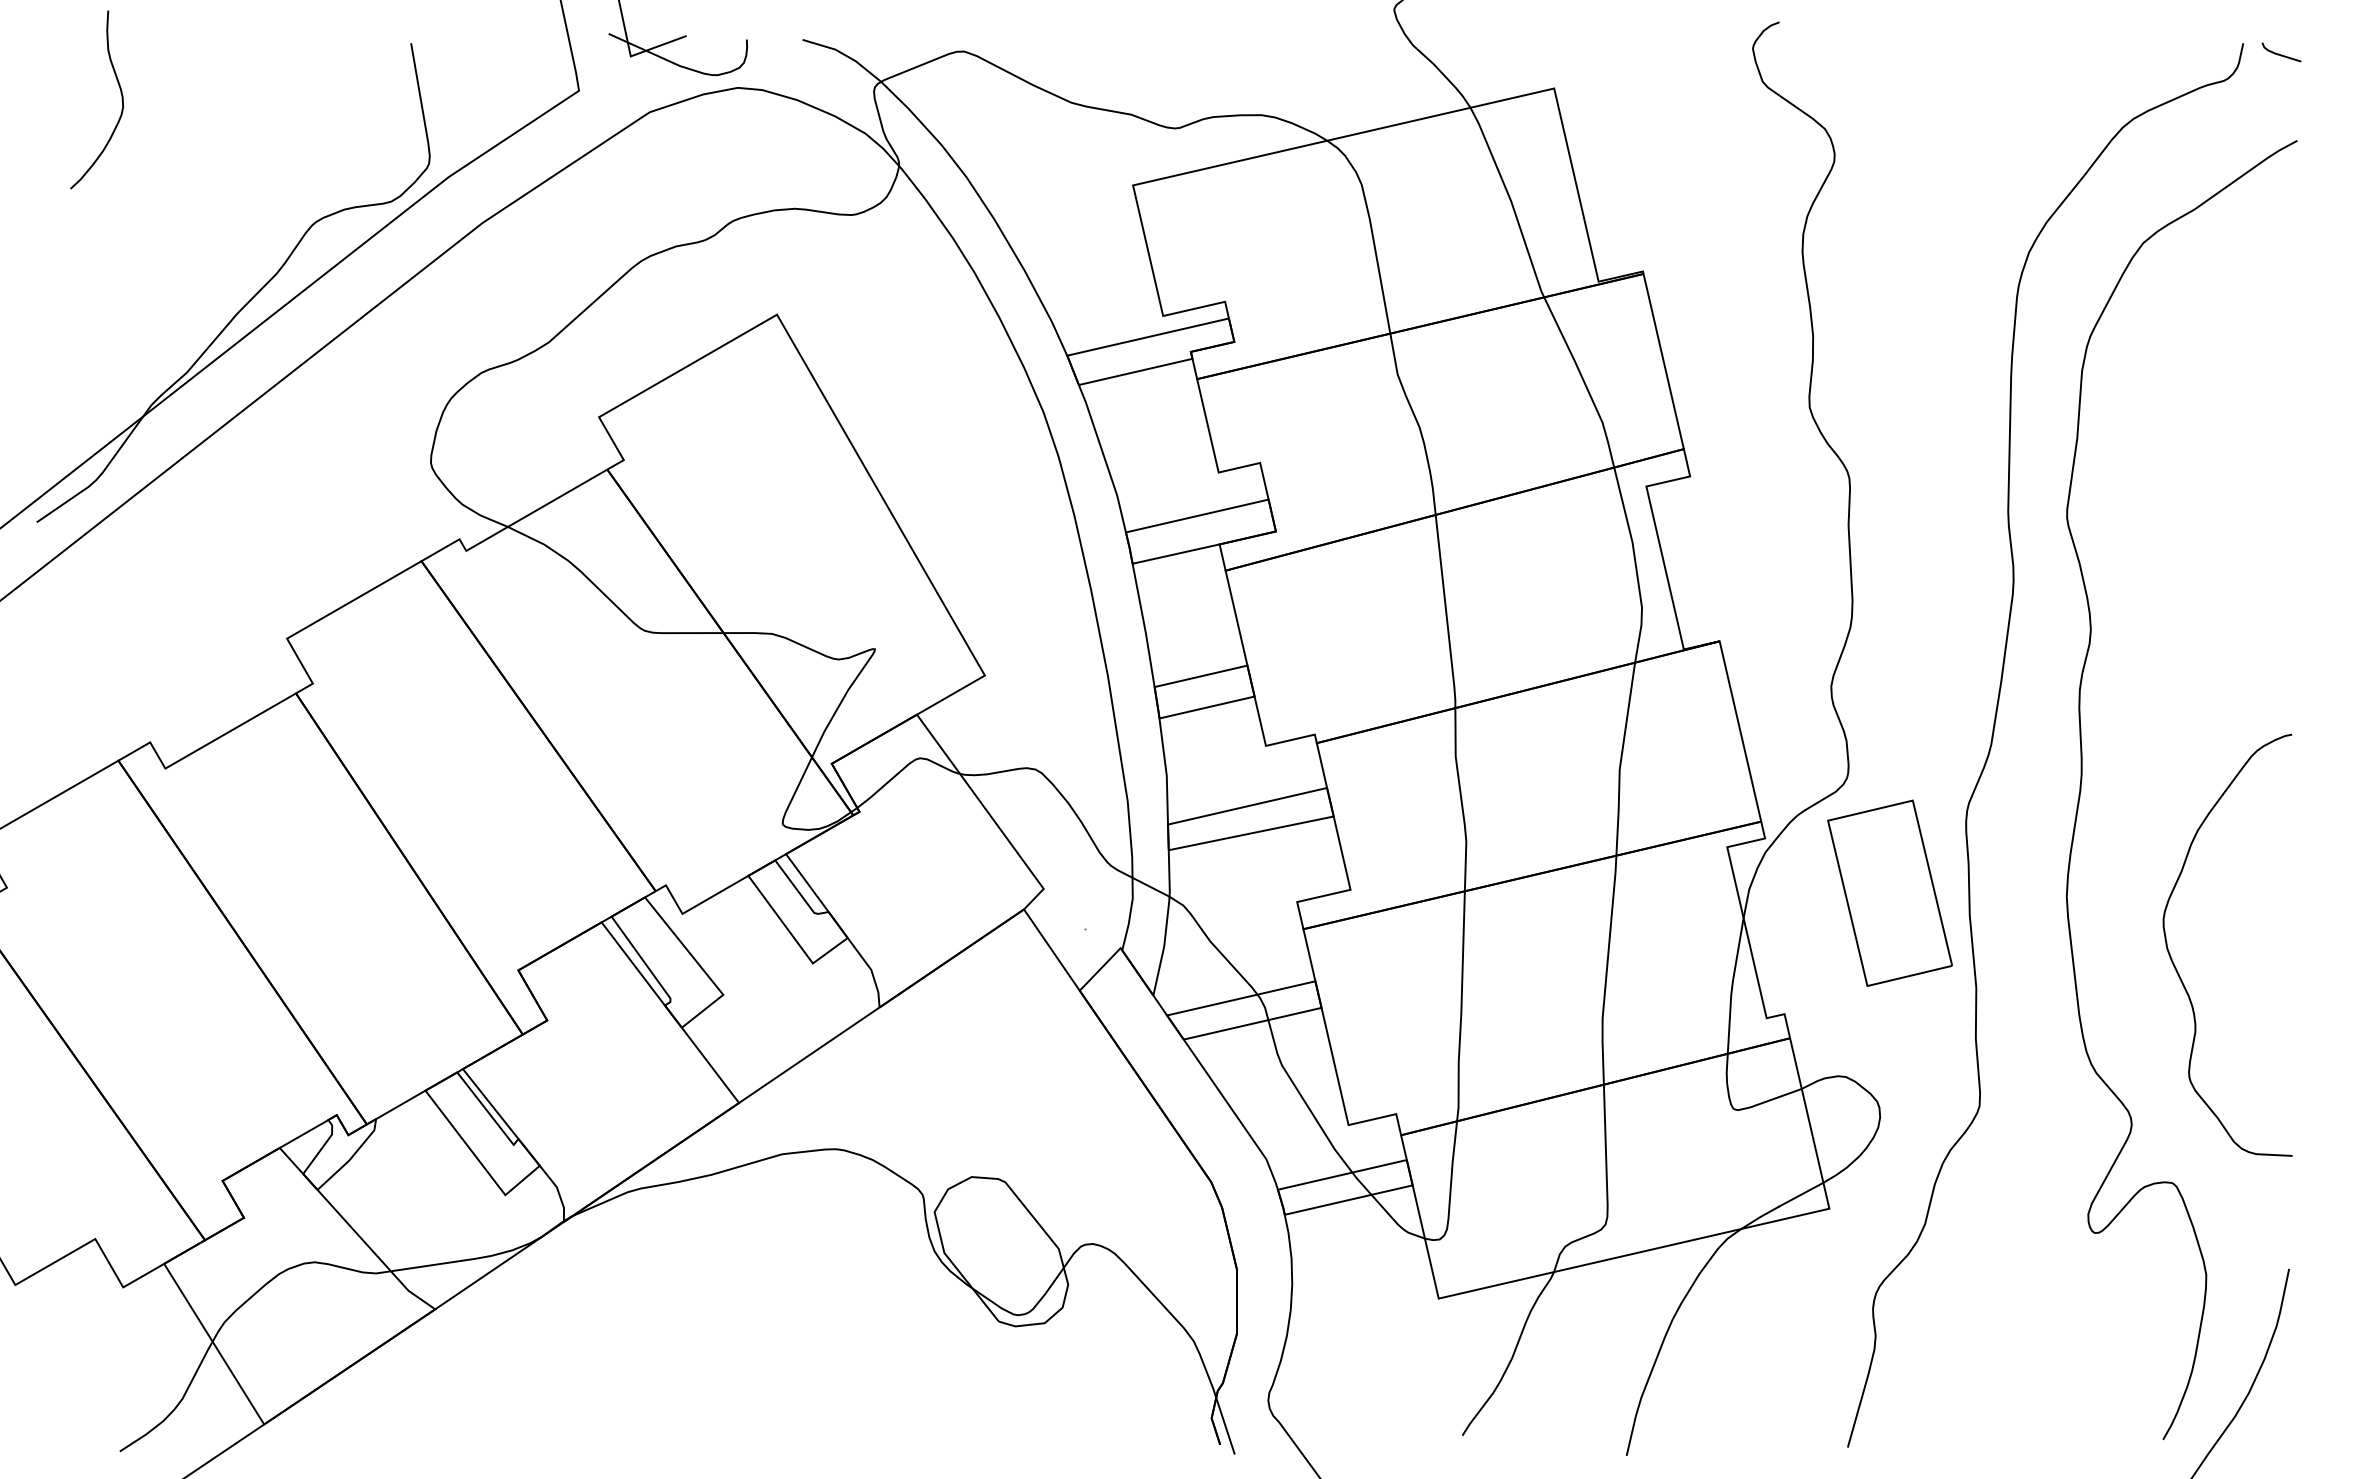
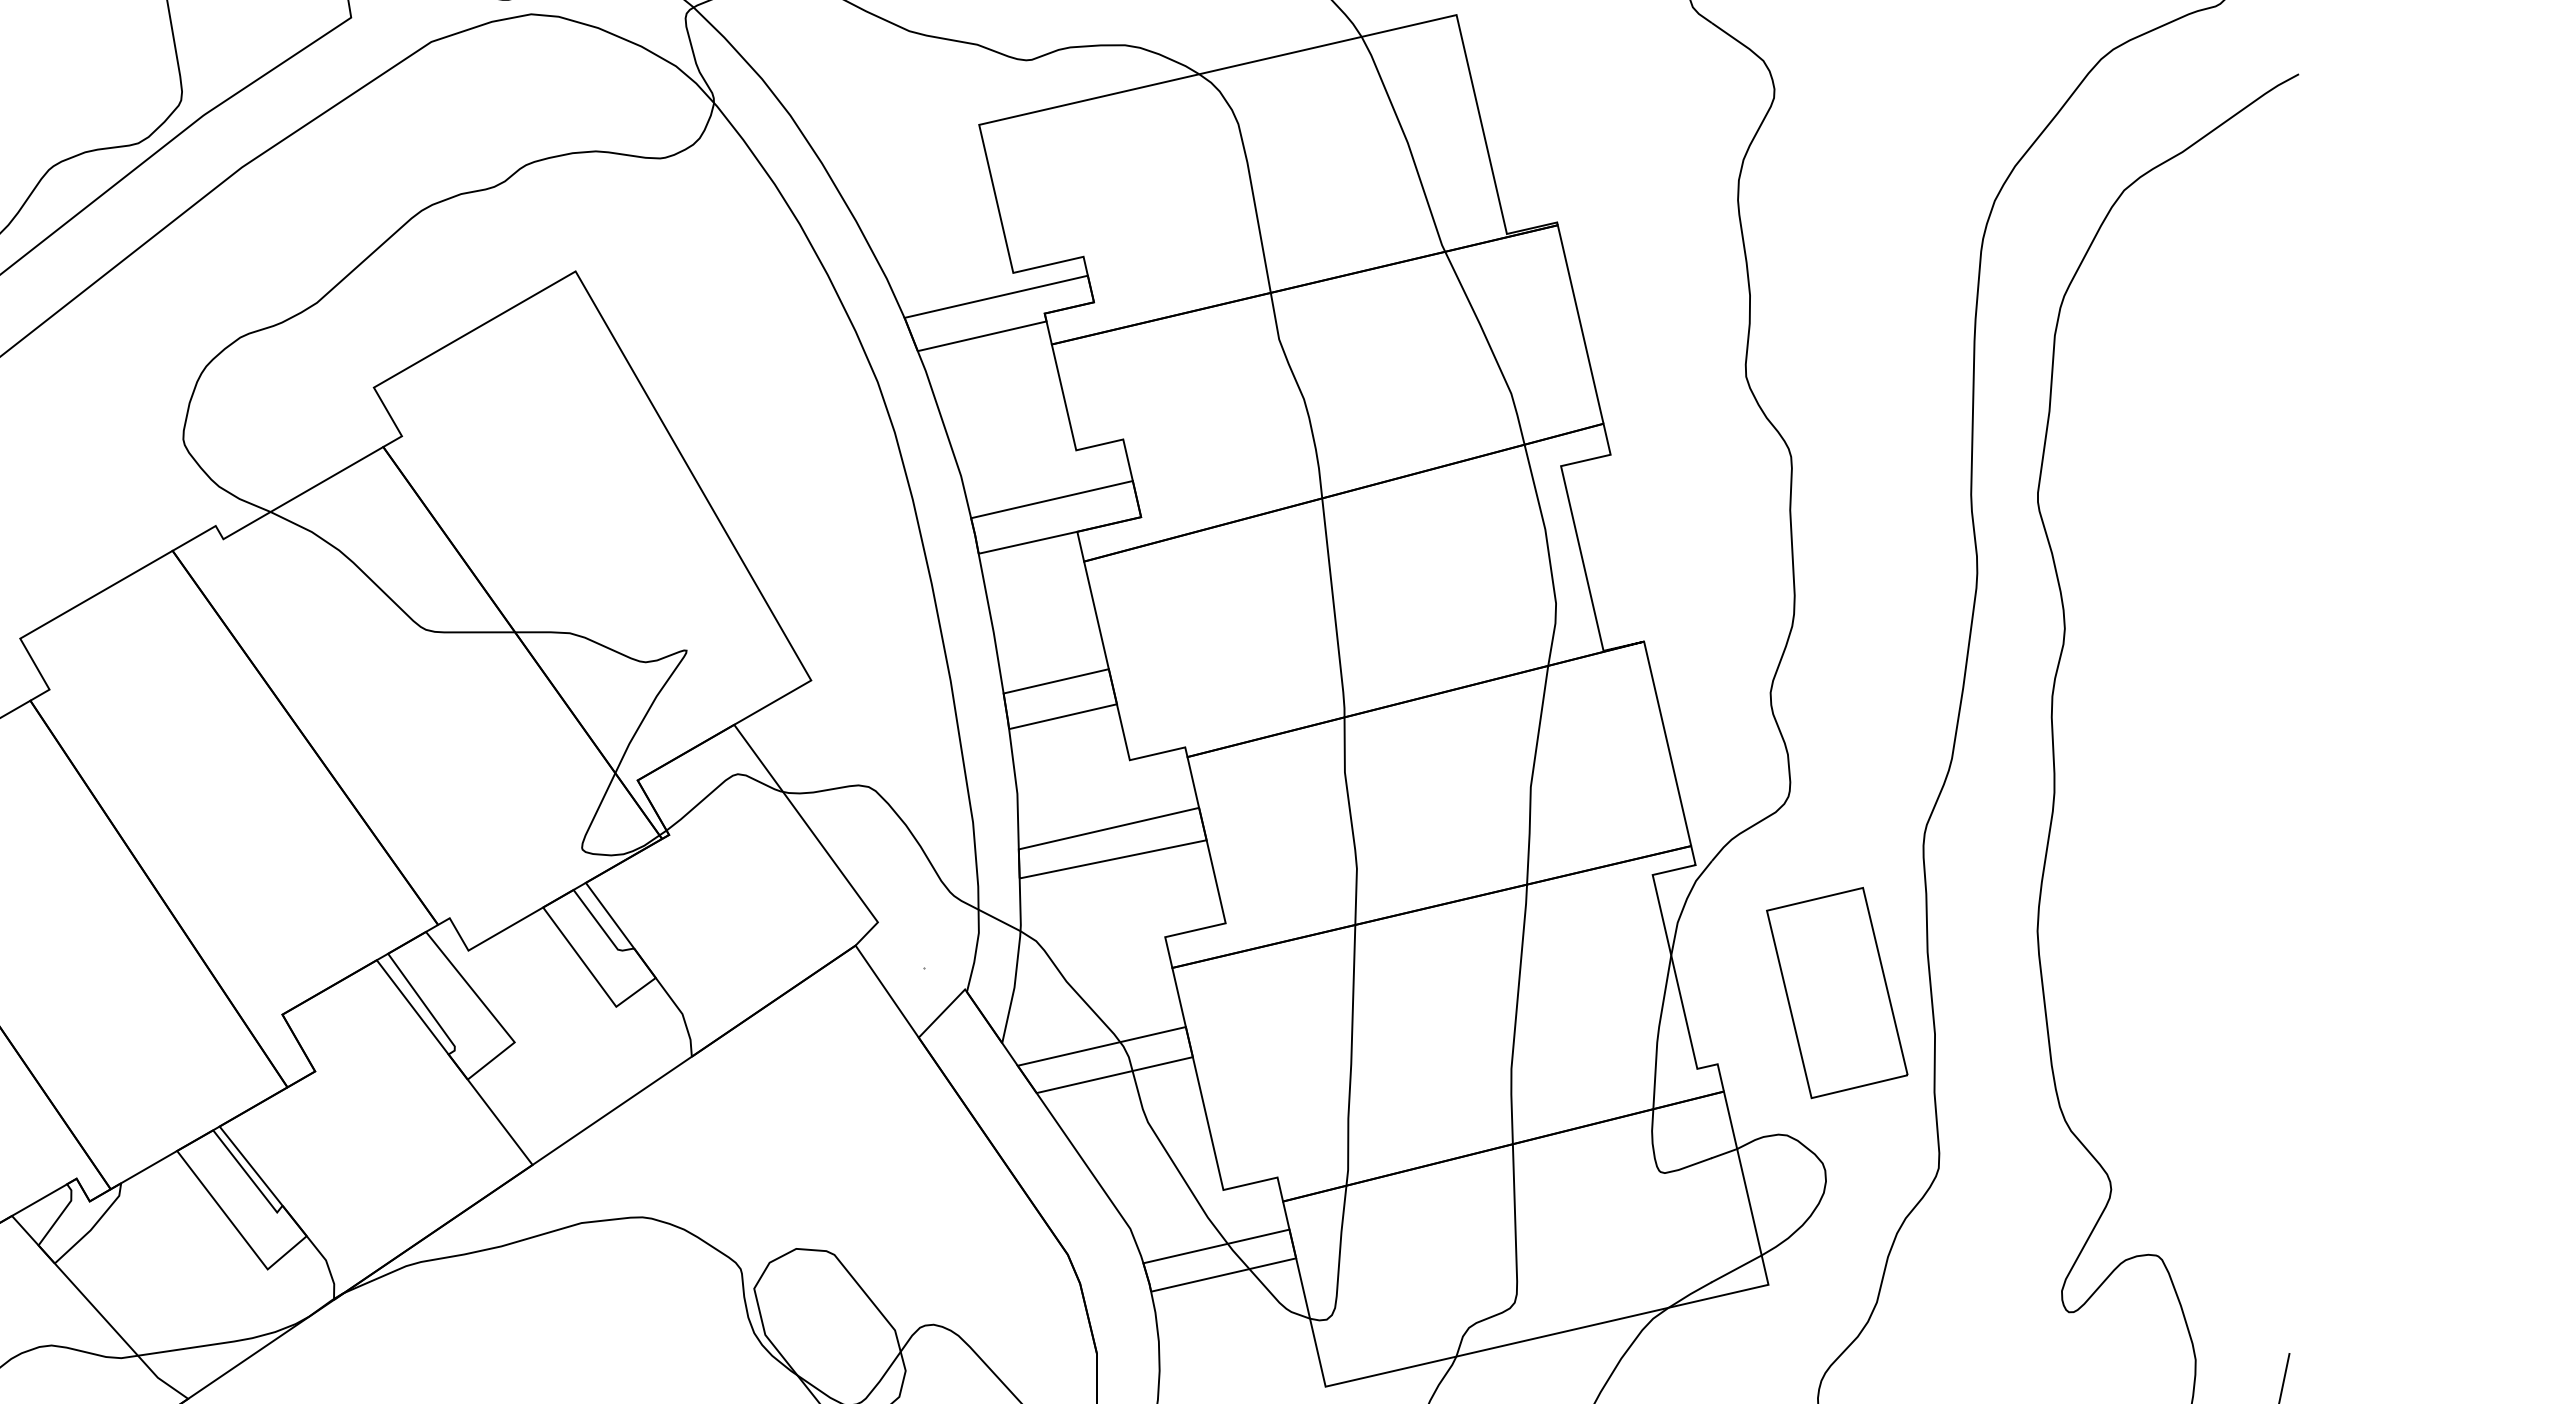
part: (1889, 892) -> (1836, 992), moved
curve: (2177, 969) -> (2163, 1013), removed

